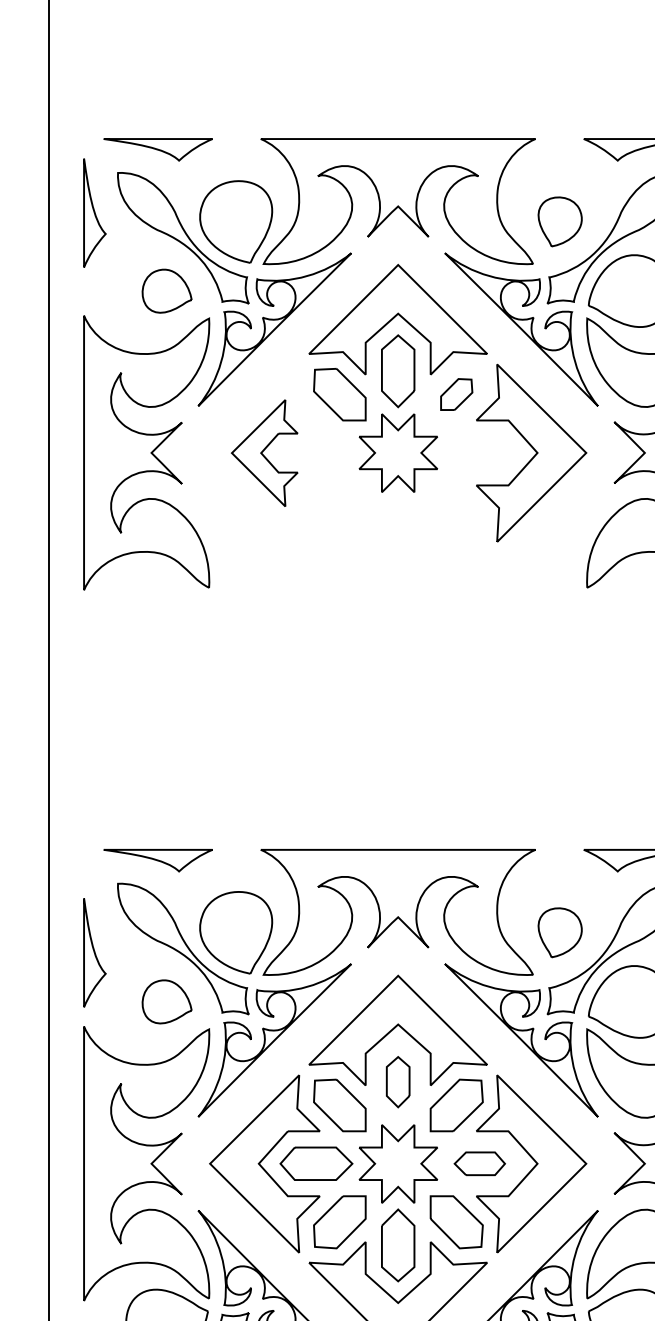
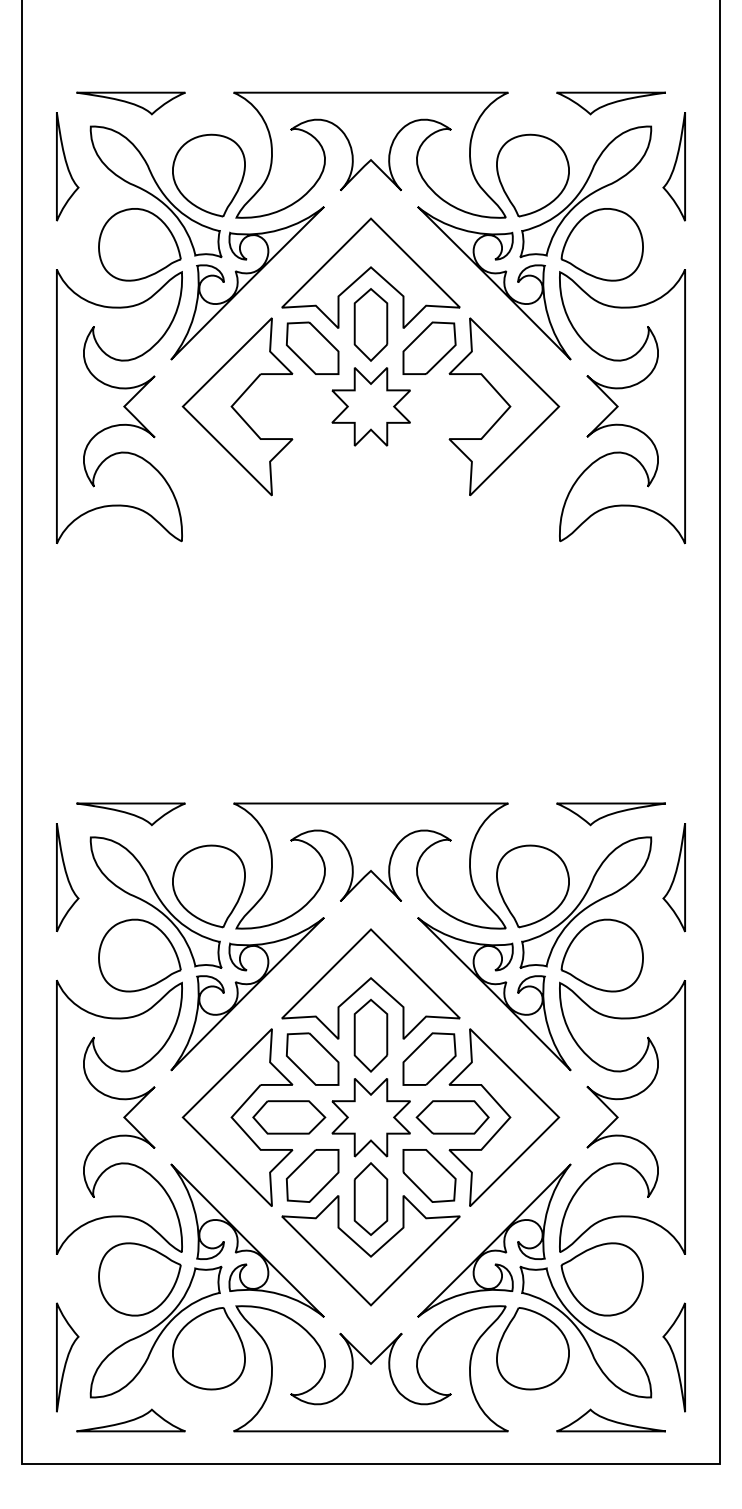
part: (559, 221) -> (532, 175), size x1.67
part: (166, 290) -> (139, 244), size x1.67
part: (456, 393) -> (429, 347), size x1.67
part: (264, 452) -> (237, 406), size x1.67
part: (559, 932) -> (532, 886), size x1.67
part: (94, 952) -> (67, 877), moved
part: (166, 1001) -> (139, 955), size x1.67
part: (397, 1081) -> (370, 1035), size x1.43
part: (479, 1163) -> (452, 1117), size x1.43

